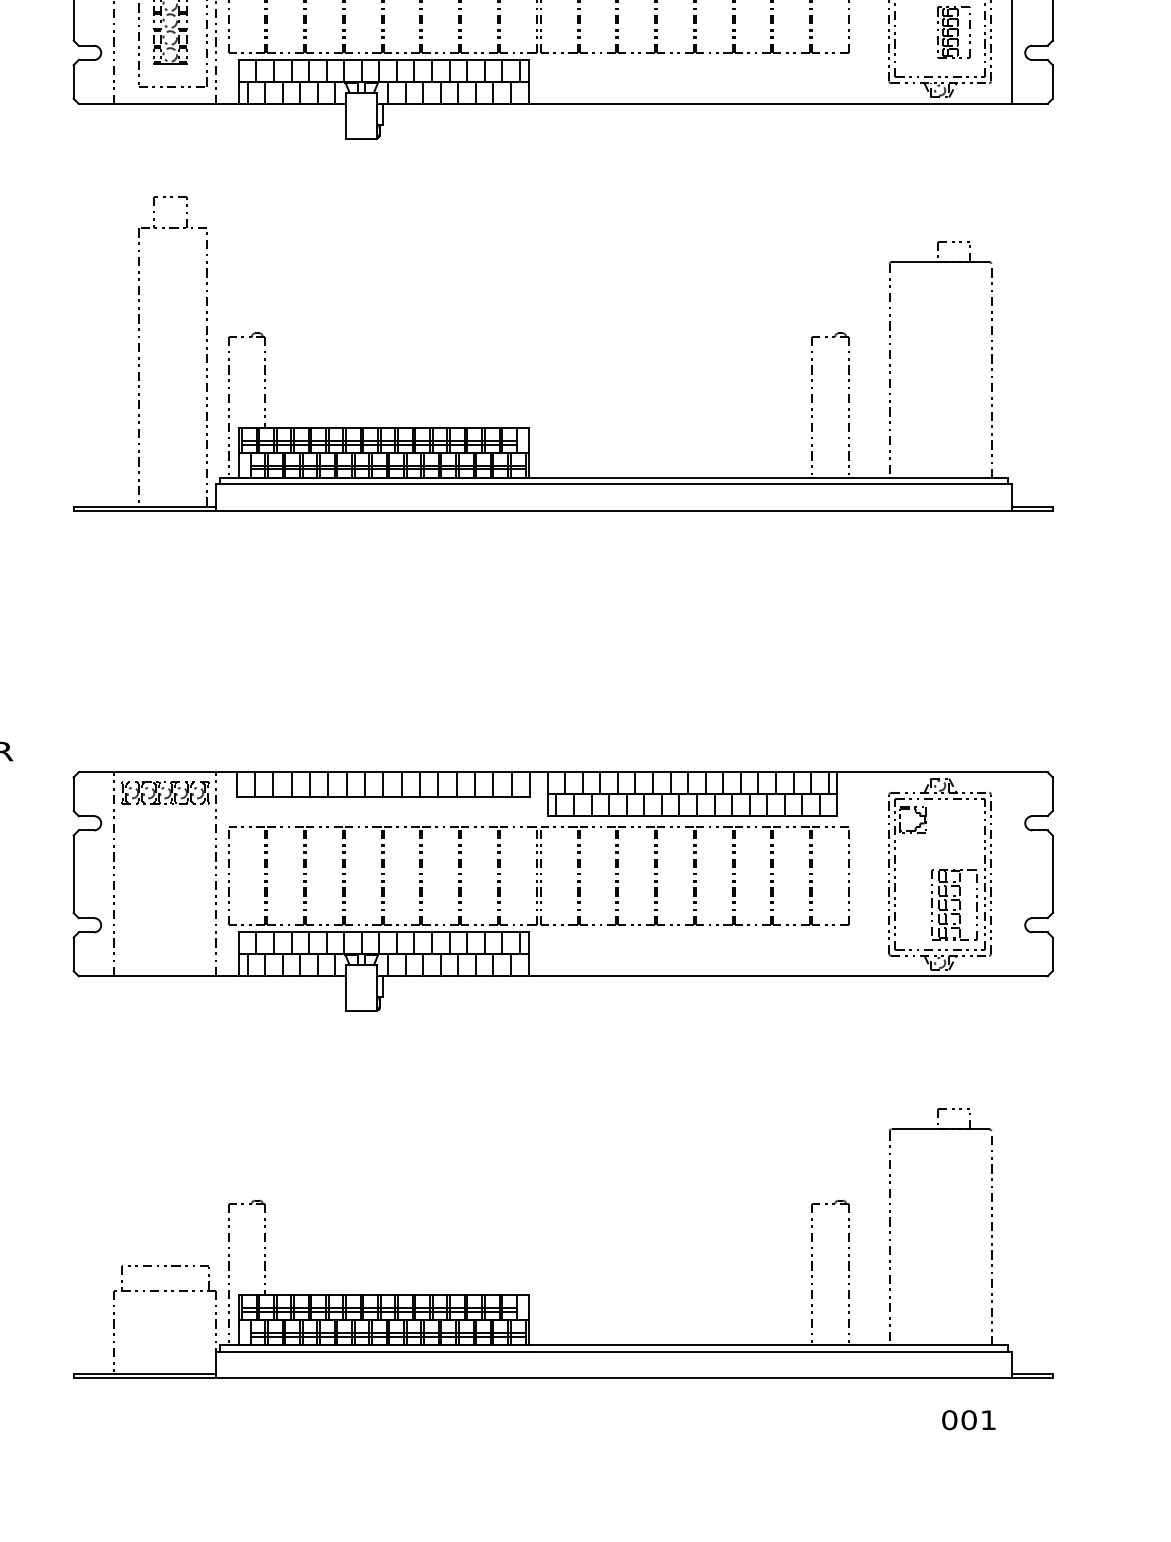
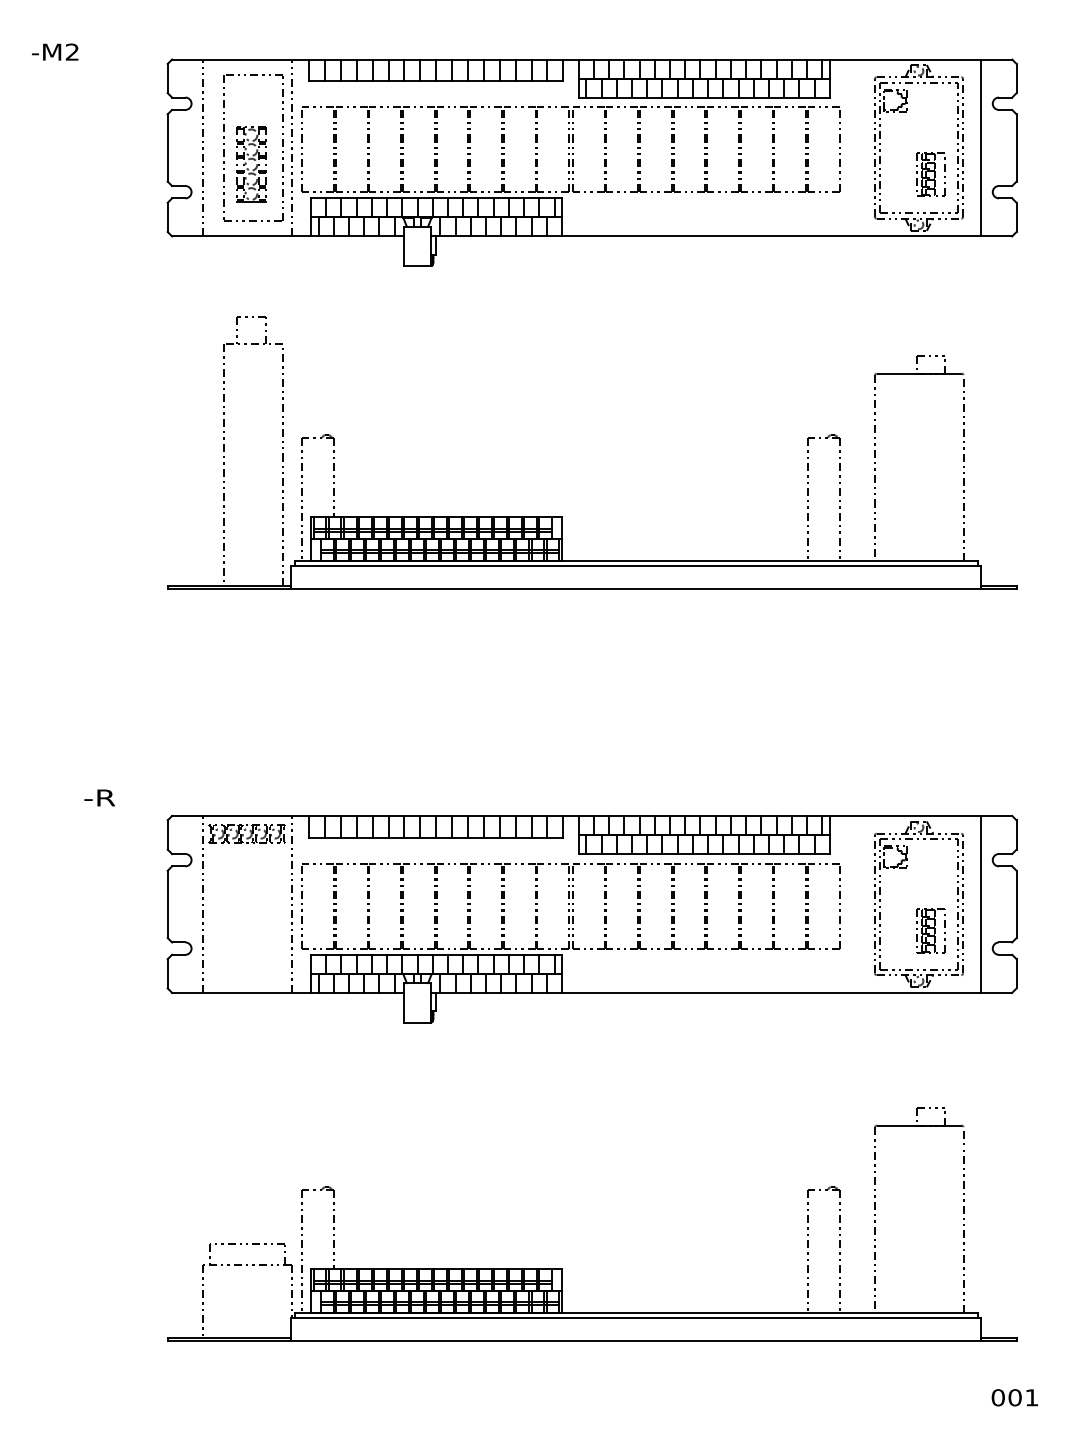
line: (1012, 873) -> (981, 903), added
part: (953, 904) -> (930, 930), size x0.71
text: (968, 1419) -> (1014, 1397), moved

